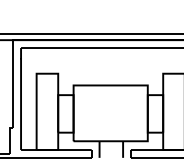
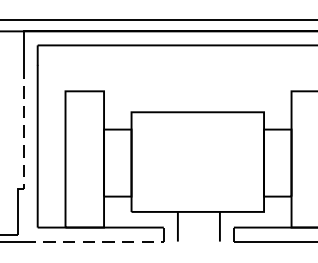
line: (13, 94) -> (24, 128), solid -> dashed
line: (52, 157) -> (93, 240), solid -> dashed

